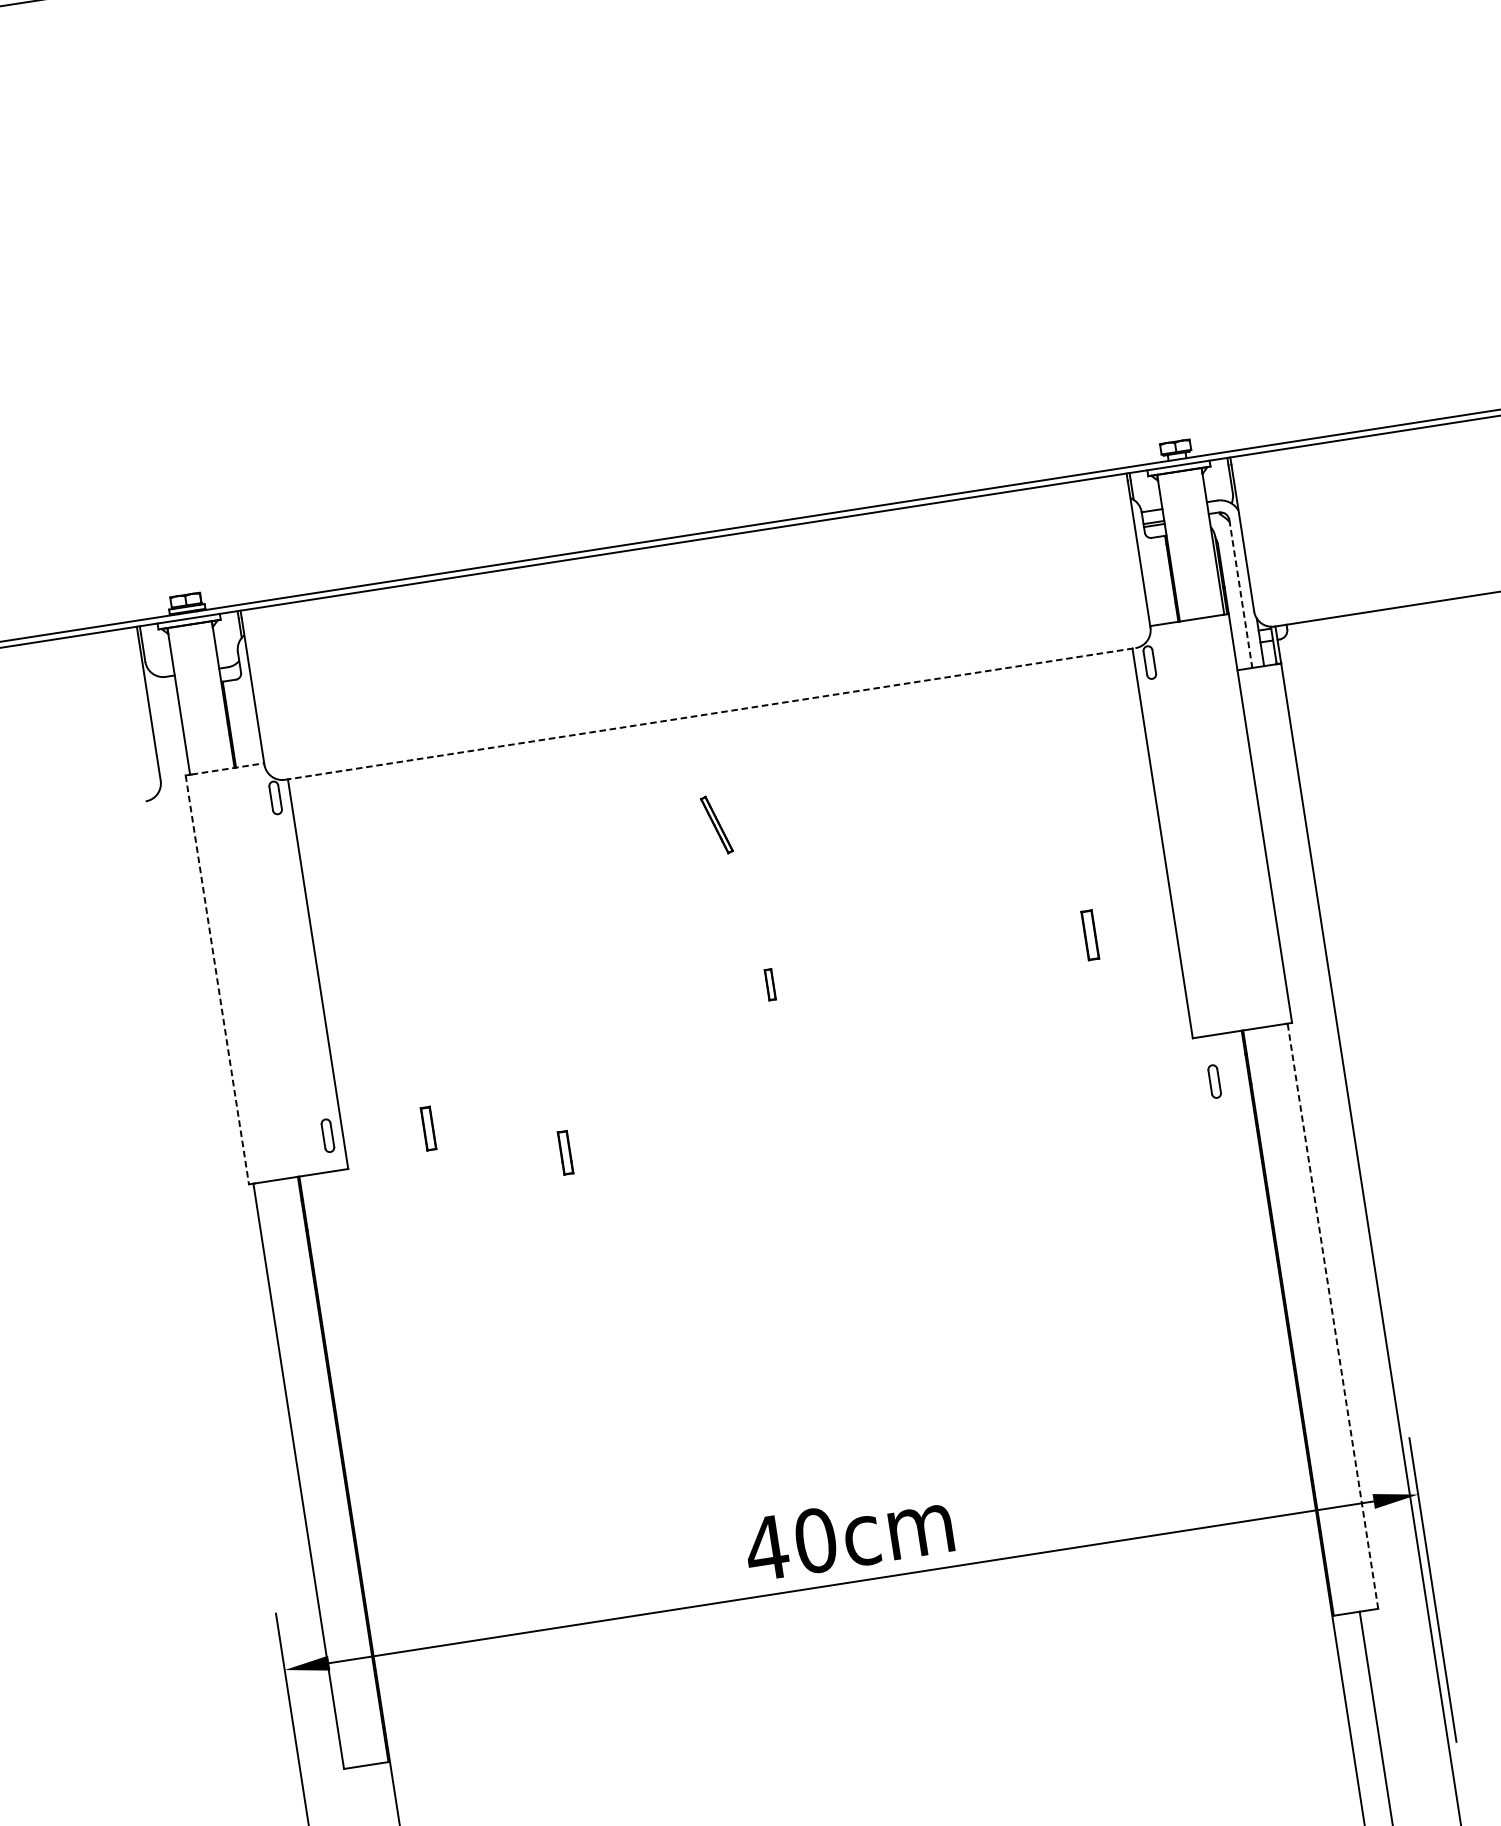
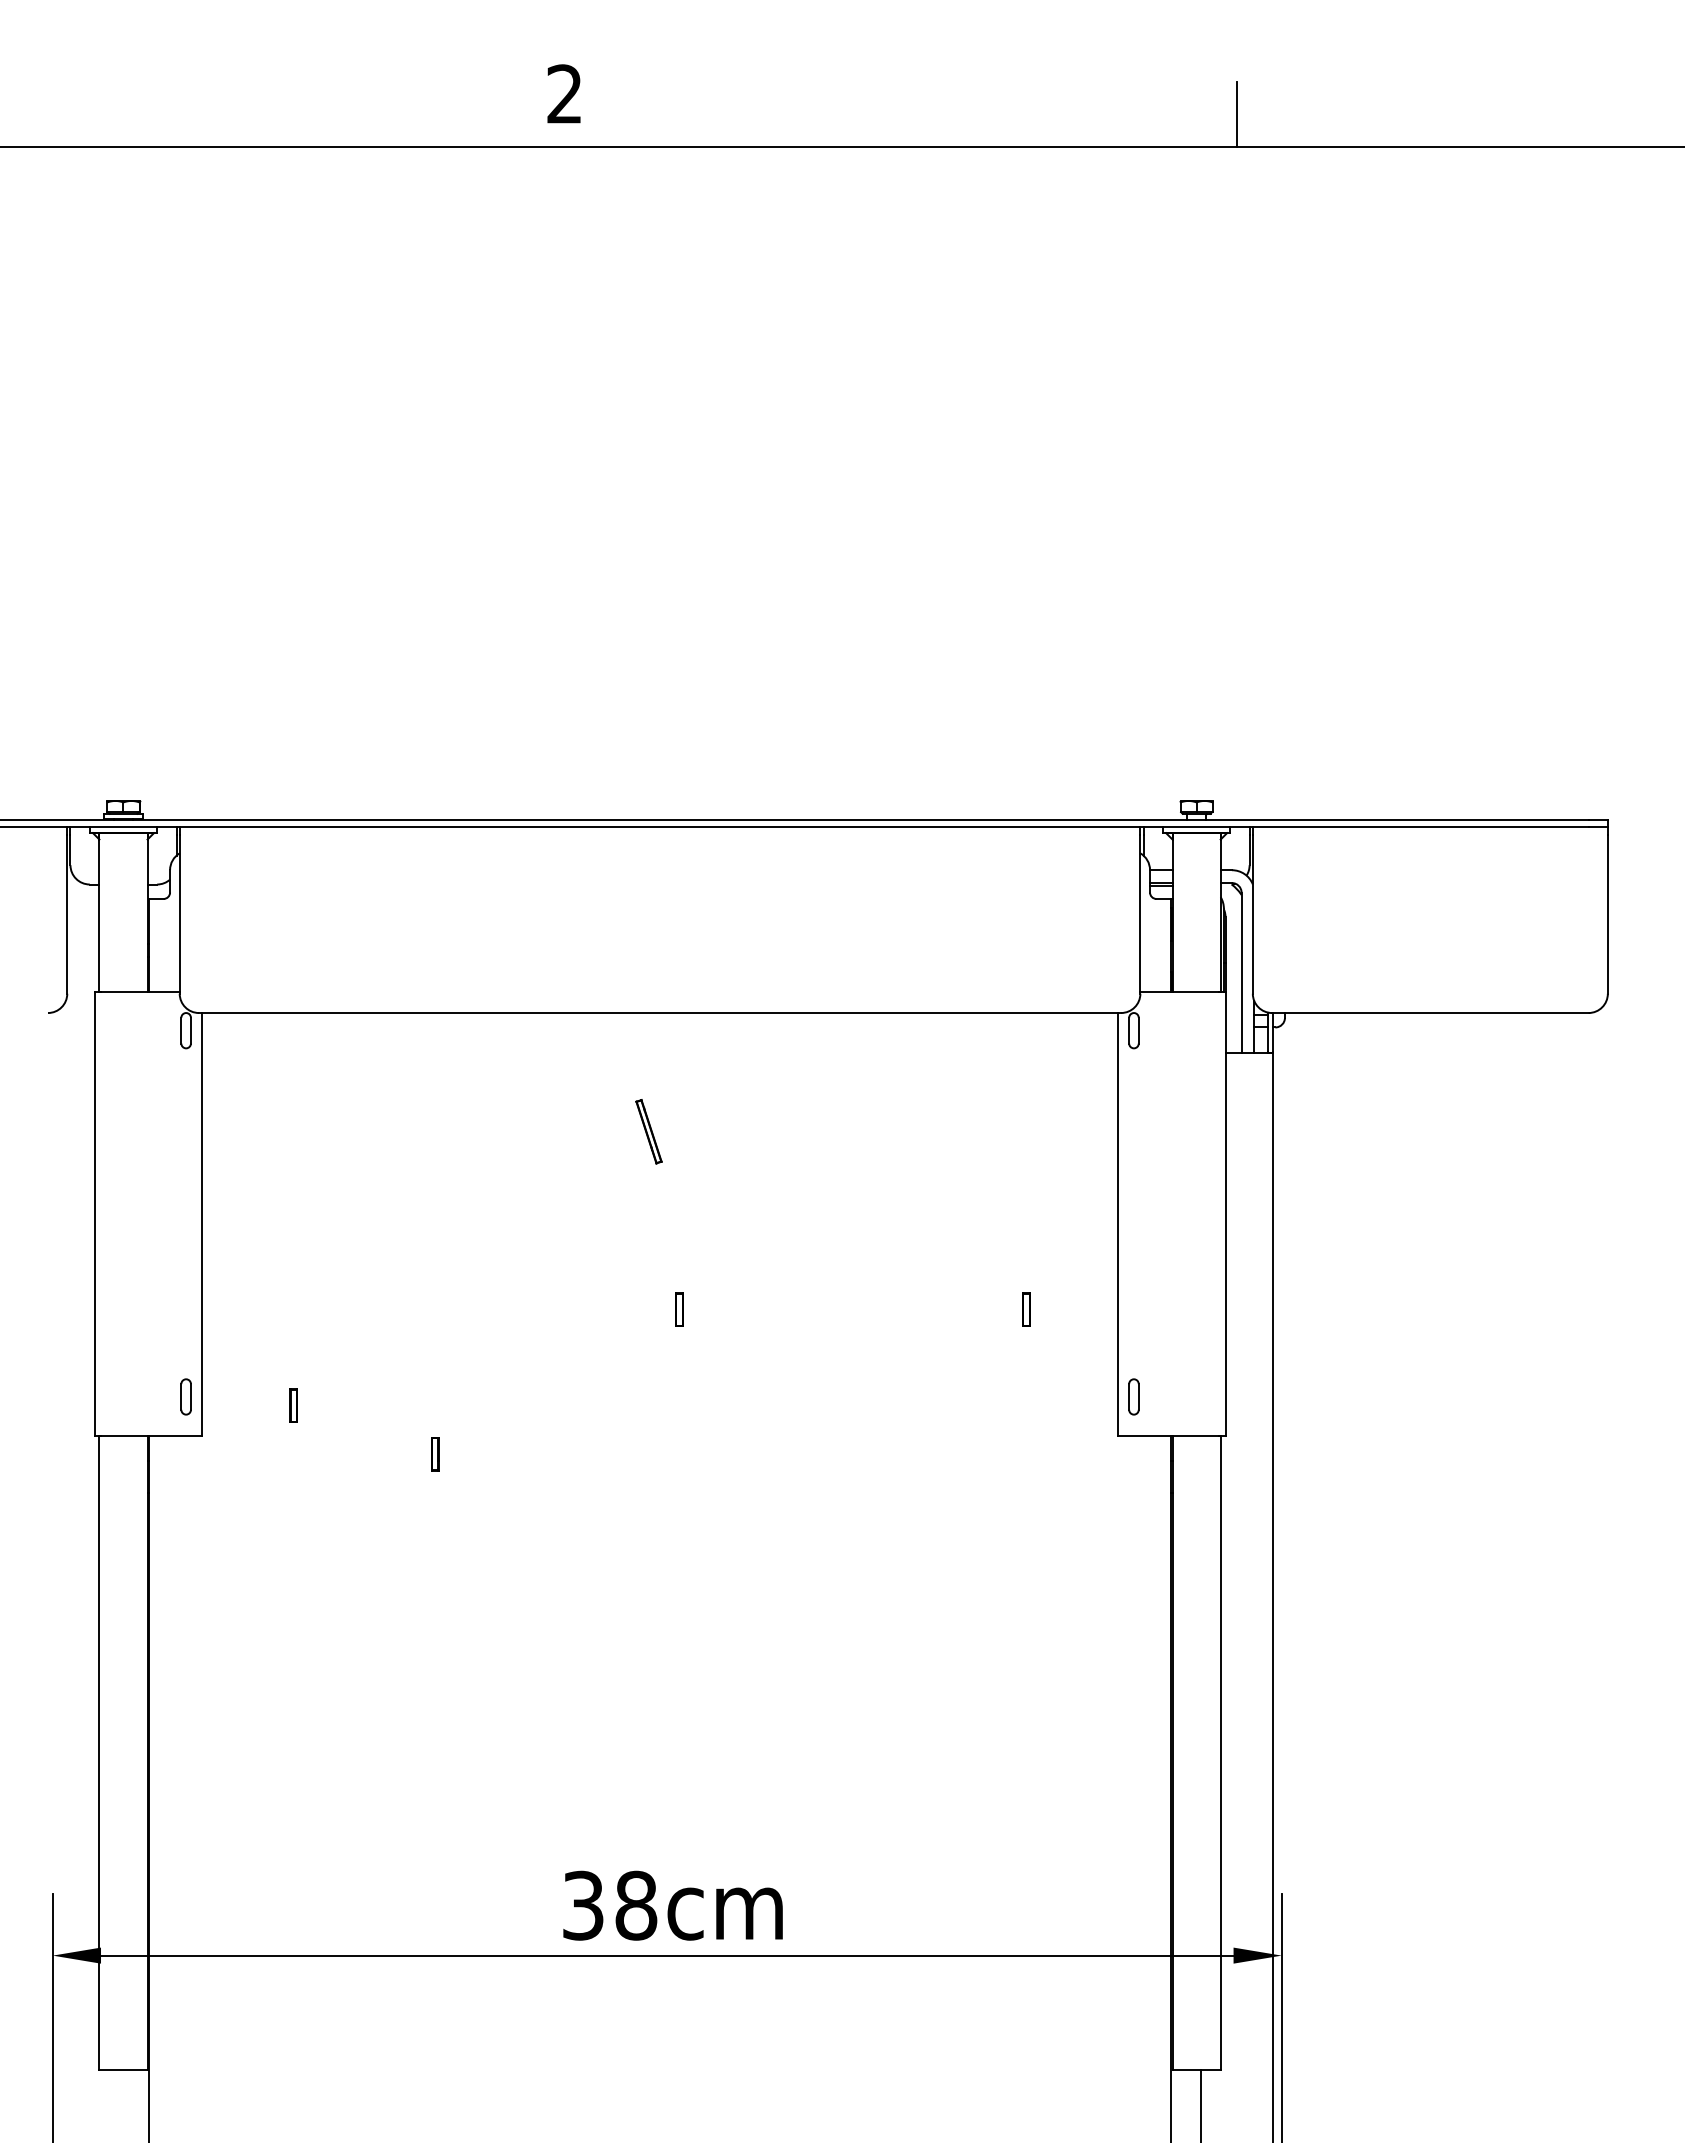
line: (1240, 594) -> (1241, 973), dashed -> solid
line: (710, 714) -> (660, 1013), dashed -> solid
line: (228, 769) -> (140, 992), dashed -> solid
part: (1090, 935) -> (1026, 1309), size x0.62
line: (217, 979) -> (94, 1213), dashed -> solid
part: (1214, 1081) -> (1133, 1396), moved
part: (428, 1128) -> (293, 1405), size x0.71
part: (566, 1153) -> (435, 1454), size x0.71
line: (1332, 1315) -> (1220, 1752), dashed -> solid
text: (791, 1544) -> (609, 1905), 40cm -> 38cm

